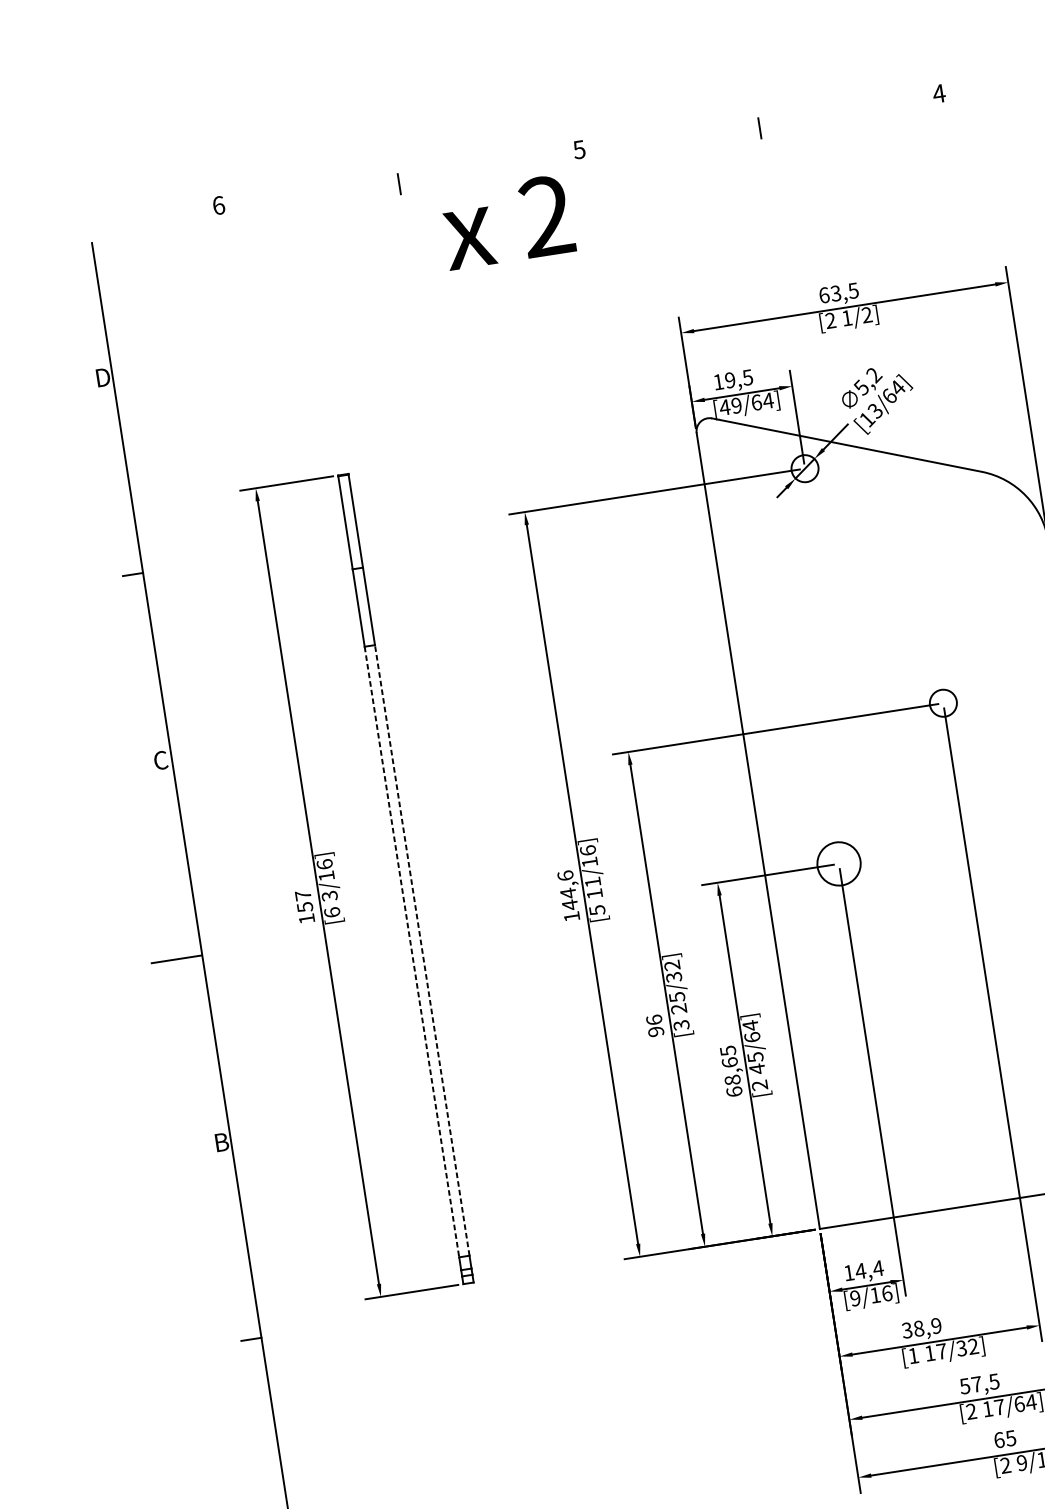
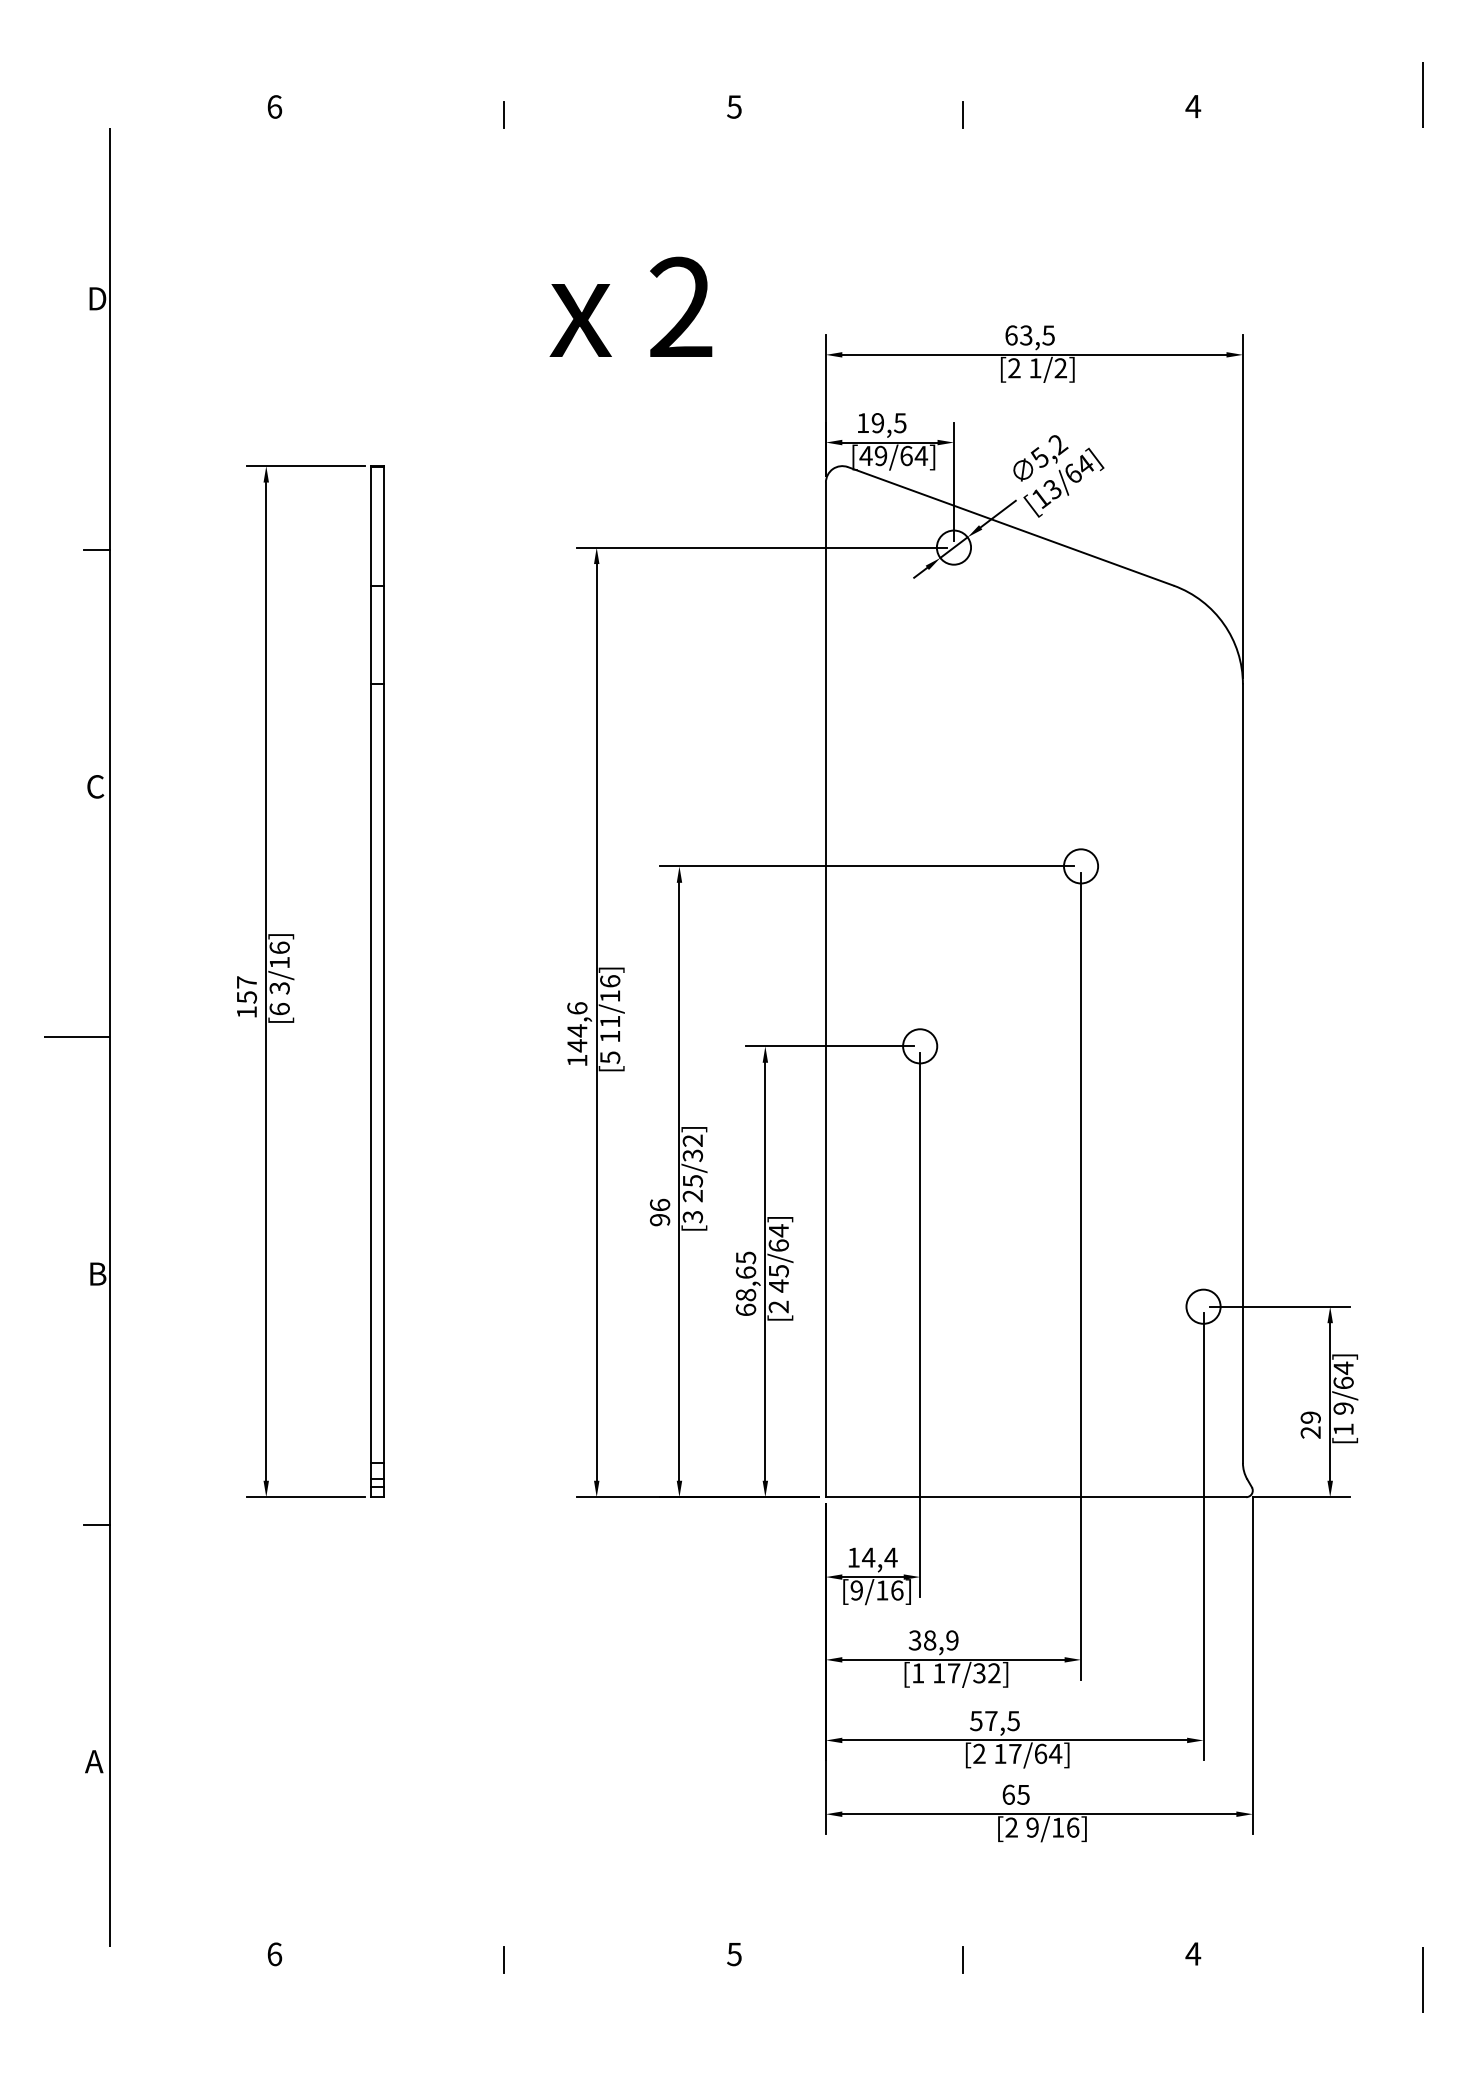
text: (507, 221) -> (630, 306), moved
circle: (839, 864) -> (920, 1046), size x0.62
line: (422, 950) -> (384, 1073), dashed -> solid
line: (412, 952) -> (371, 1074), dashed -> solid

